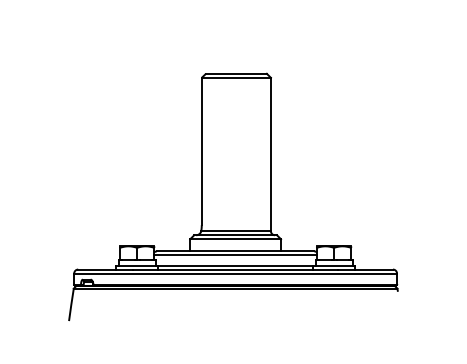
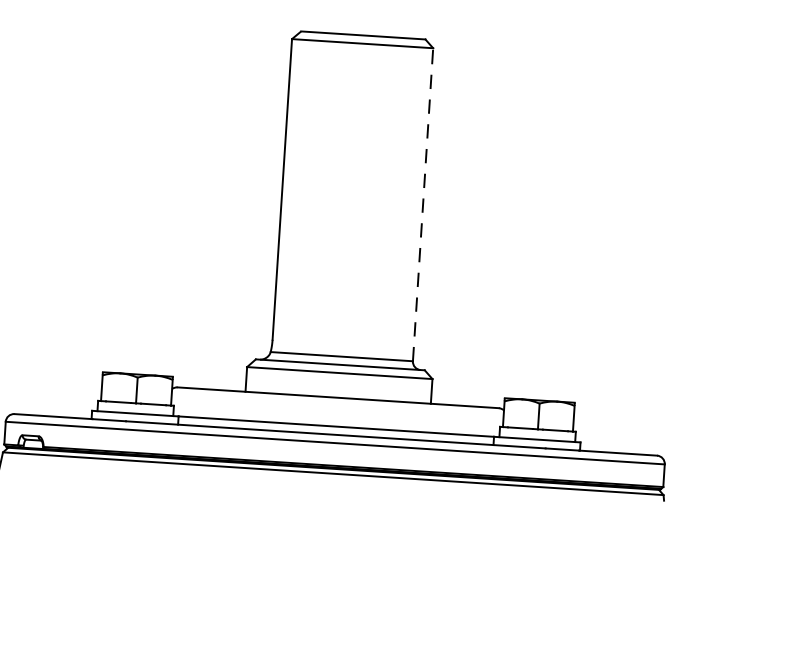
line: (270, 154) -> (422, 204), solid -> dashed
line: (235, 255) -> (337, 406), removed

